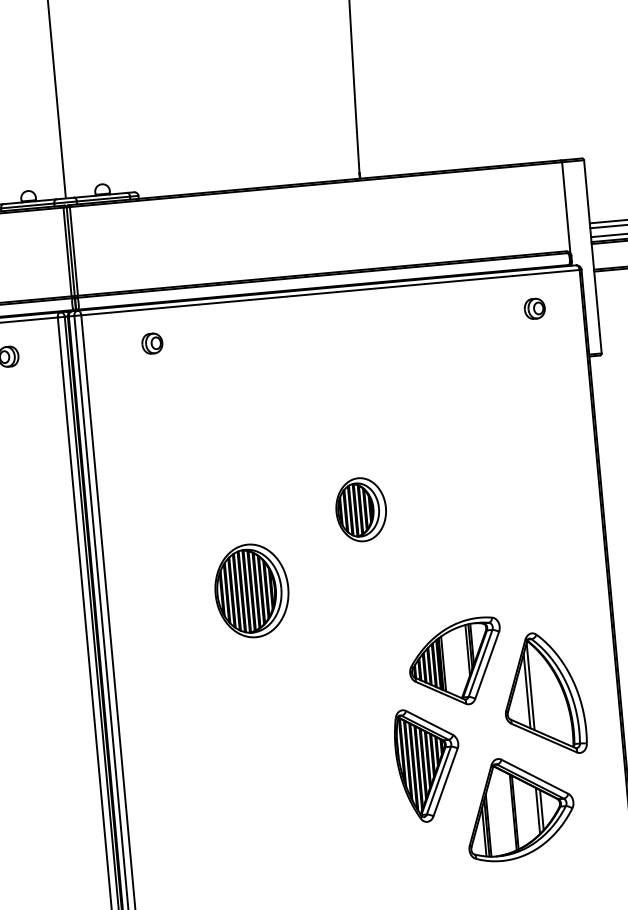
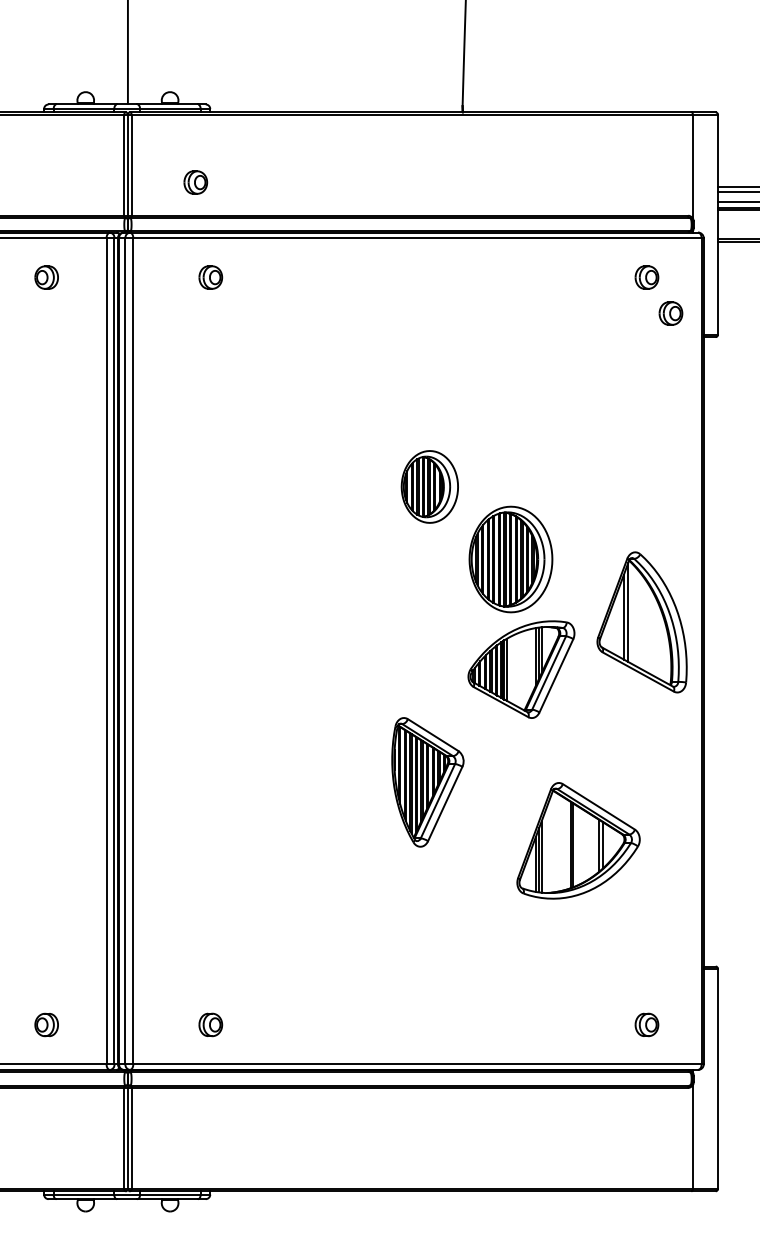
part: (131, 261) -> (195, 182), added
part: (558, 338) -> (670, 313), added
part: (251, 590) -> (510, 559), moved
part: (542, 694) -> (641, 622), moved
part: (428, 764) -> (427, 782), moved

